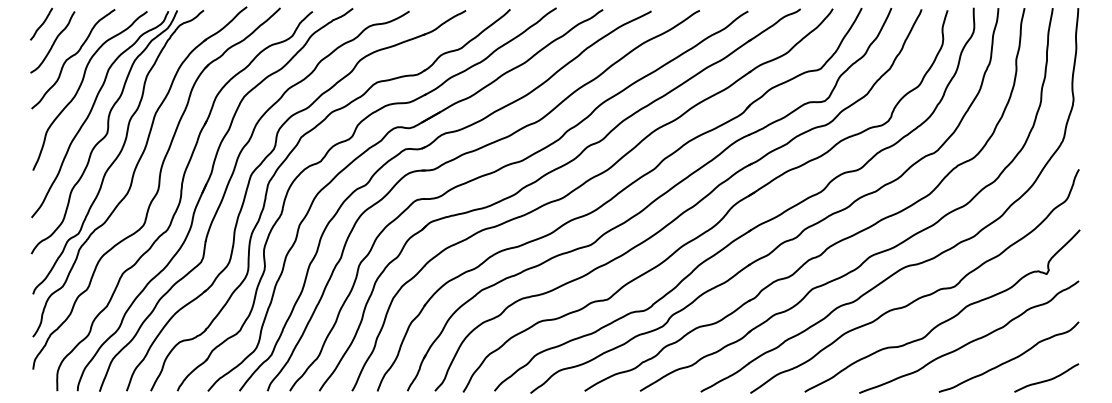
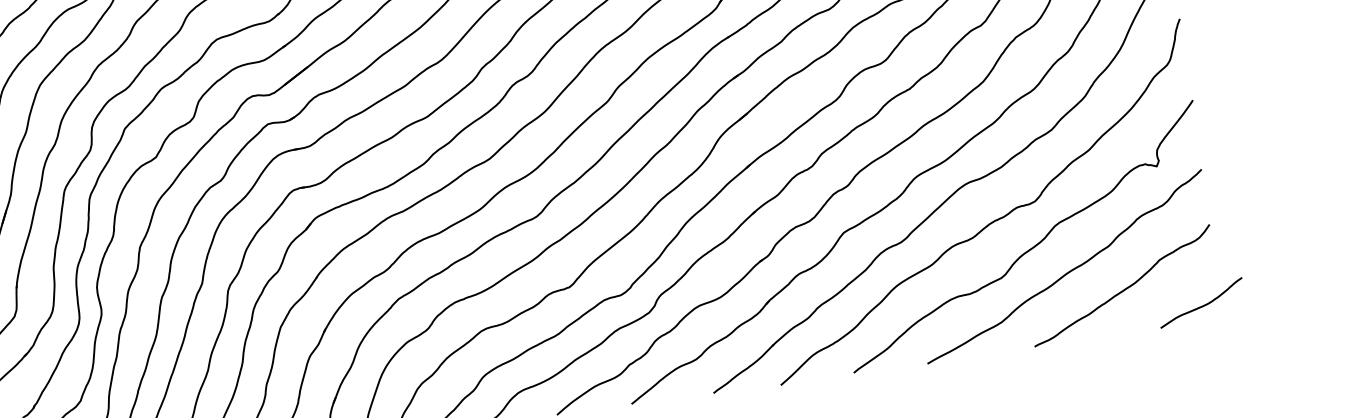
curve: (1046, 379) -> (1201, 304), moved

